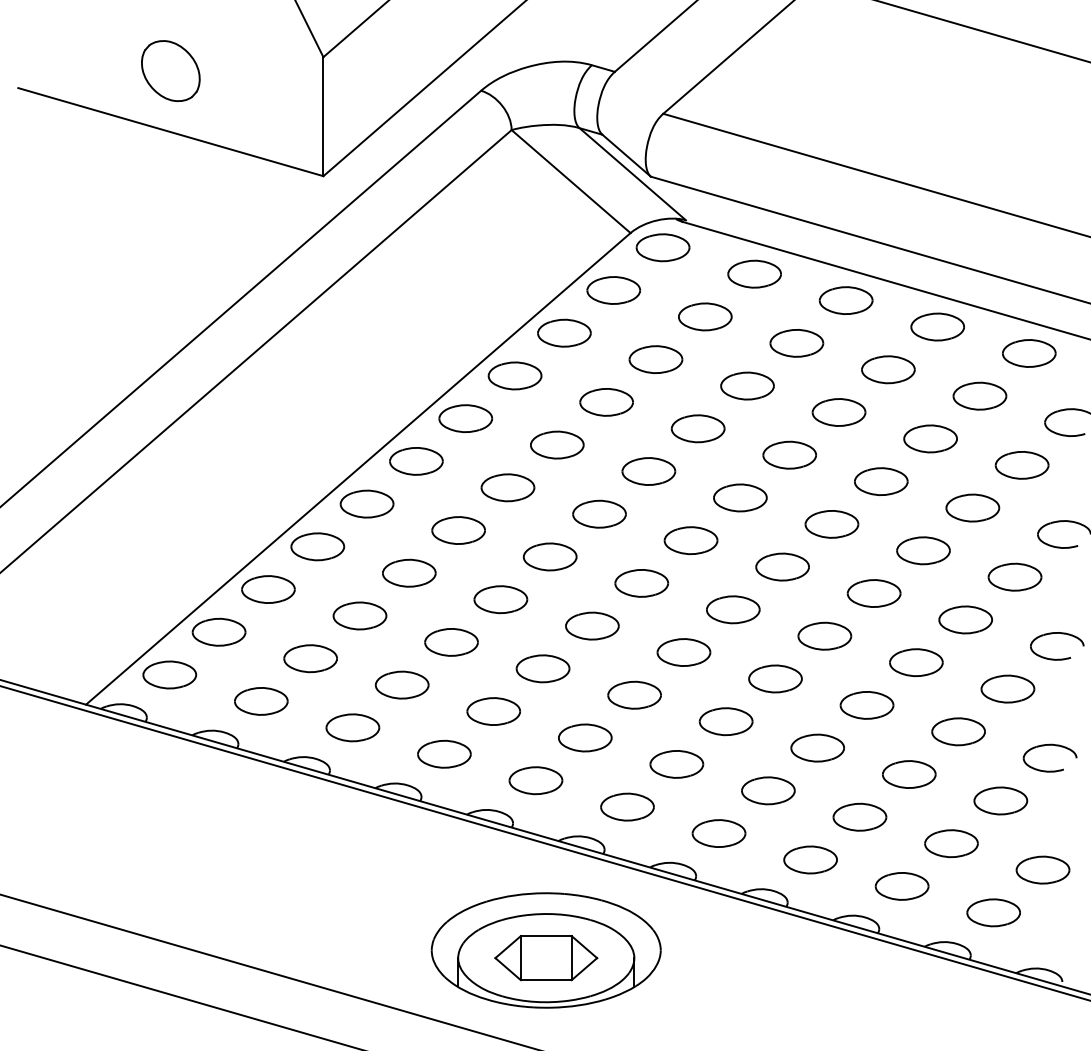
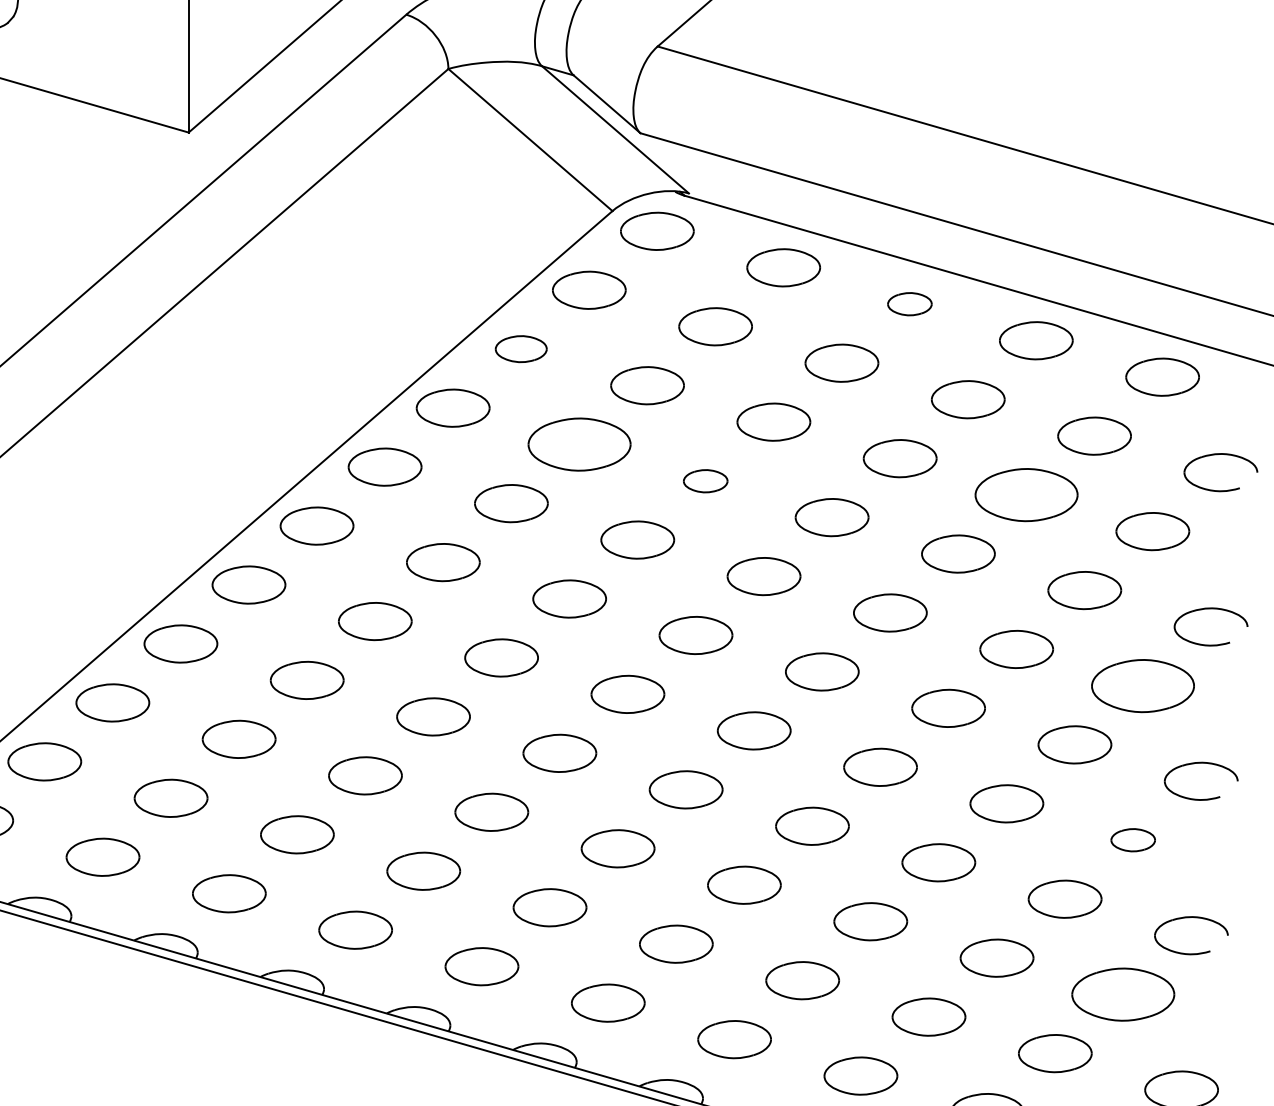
part: (845, 300) -> (909, 304), size x0.6
part: (564, 332) -> (521, 348), size x0.7
part: (606, 402) -> (579, 444), size x1.4
part: (697, 428) -> (704, 480), size x0.6
part: (930, 438) -> (1026, 494), size x1.4
part: (1014, 576) -> (1142, 684), size x1.4
part: (1007, 688) -> (1132, 839), size x0.6
part: (1000, 800) -> (1122, 993), size x1.4

